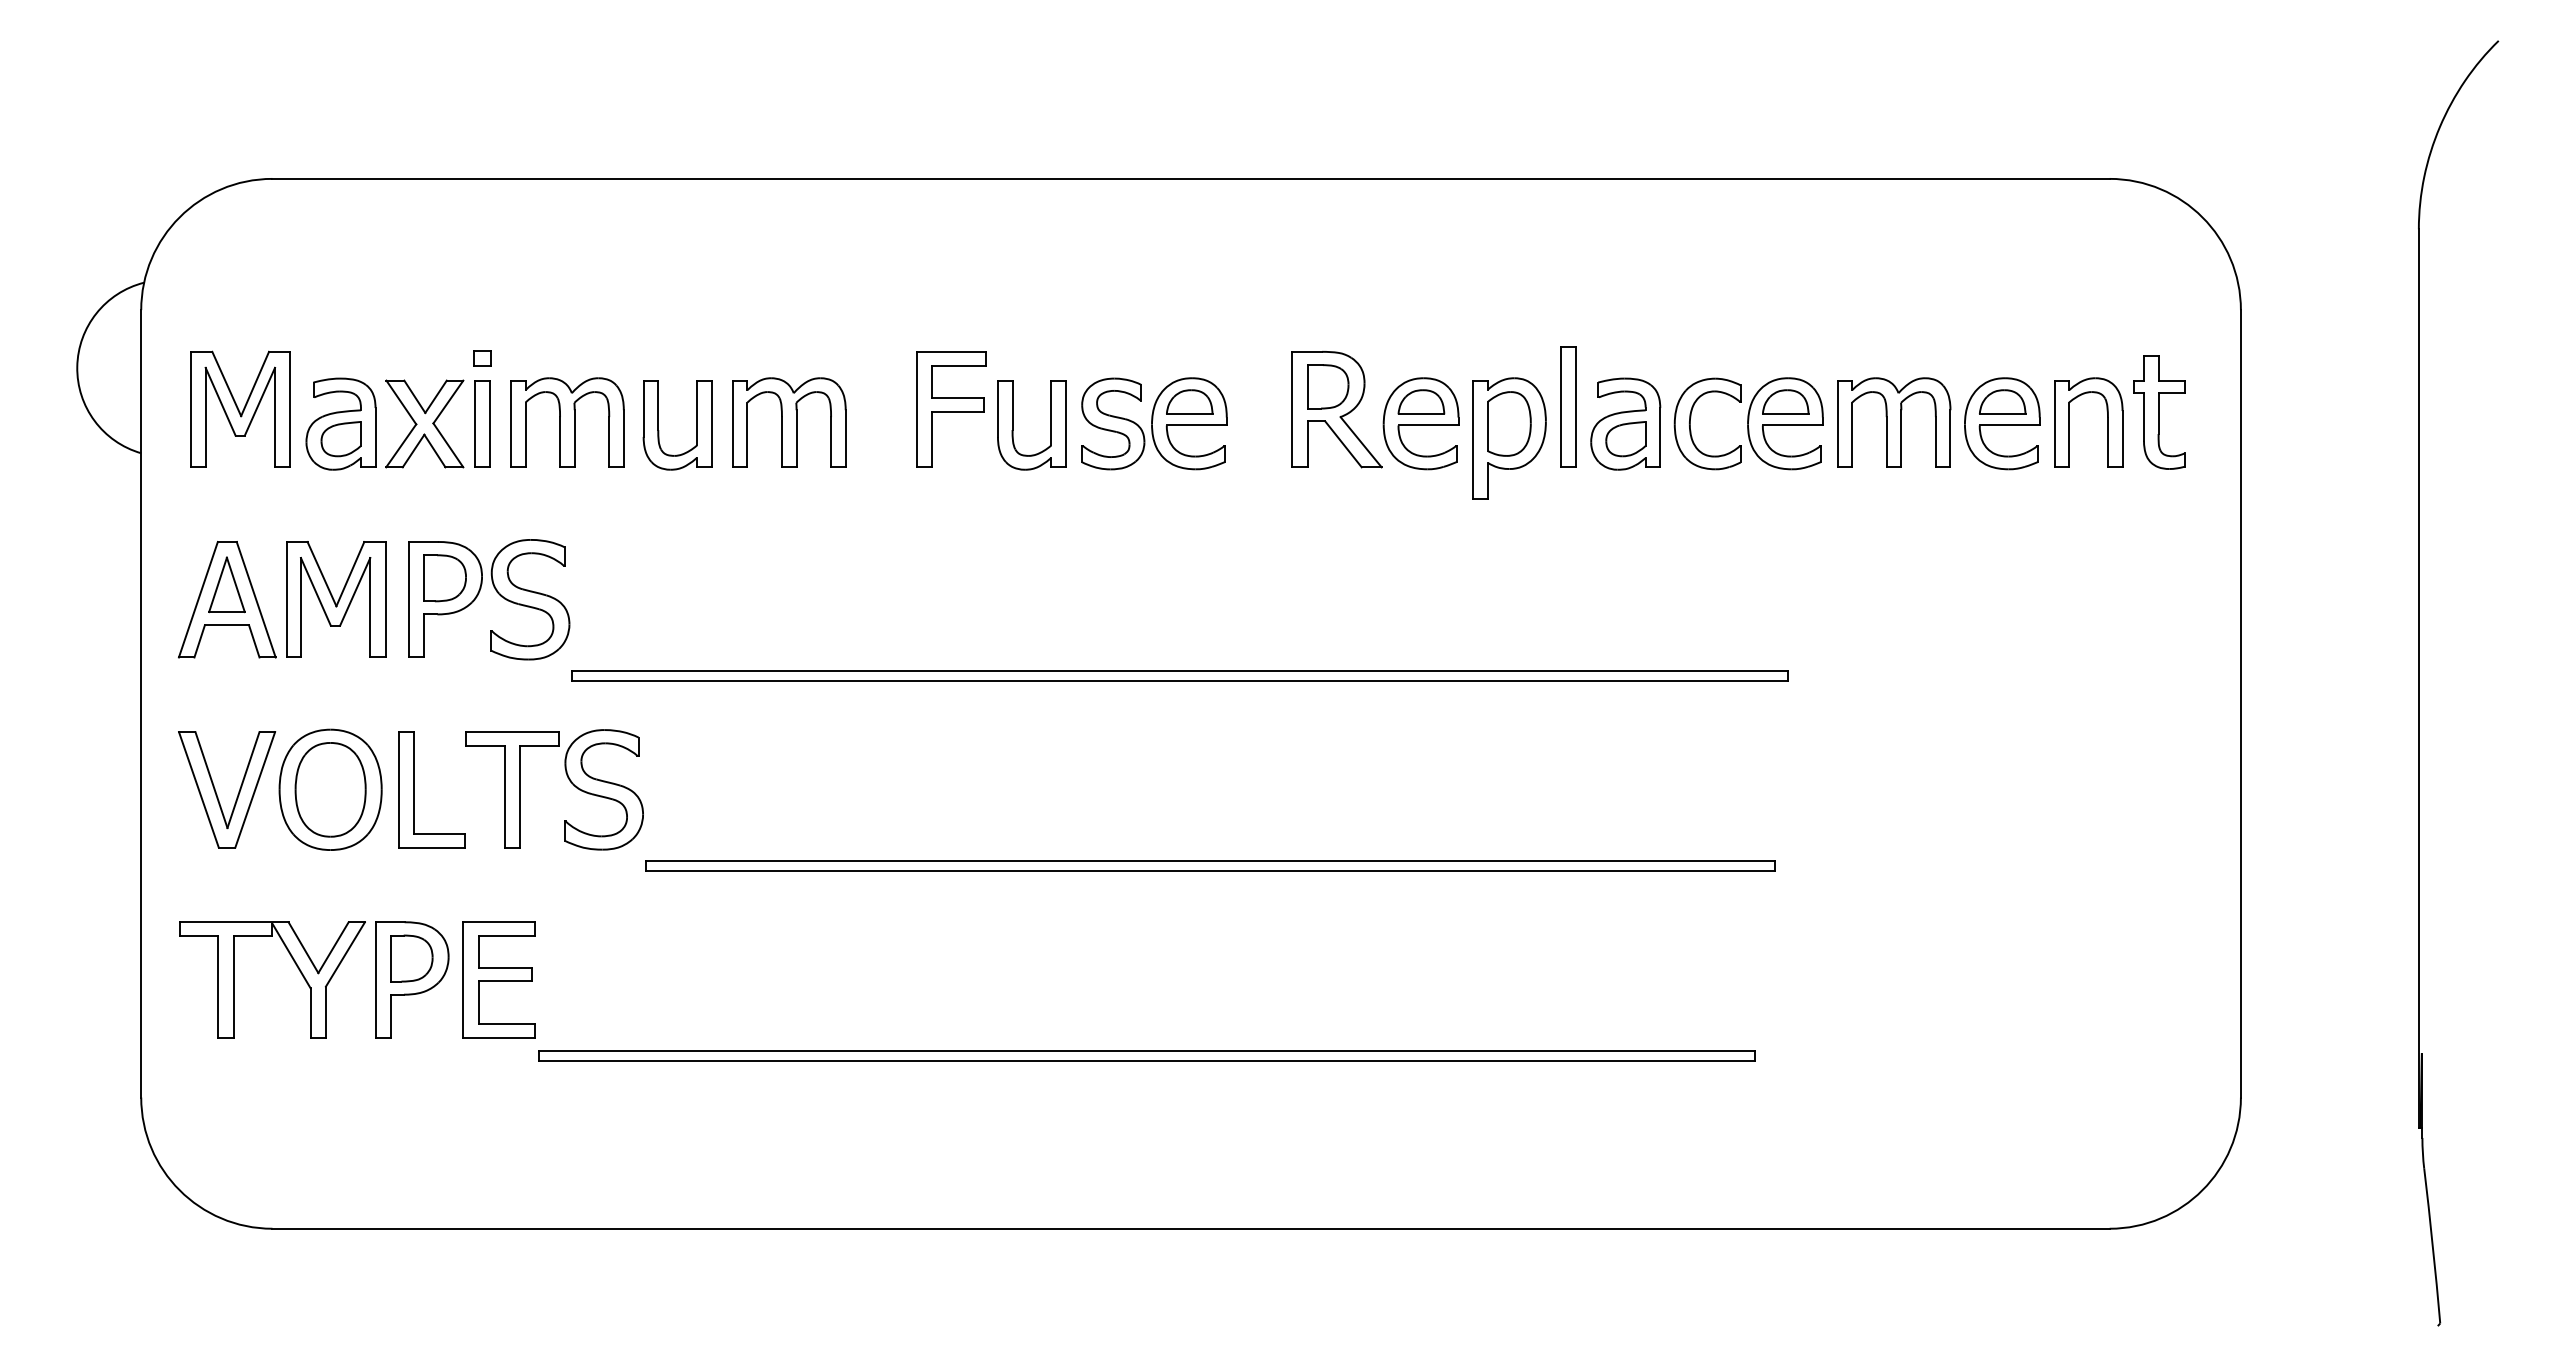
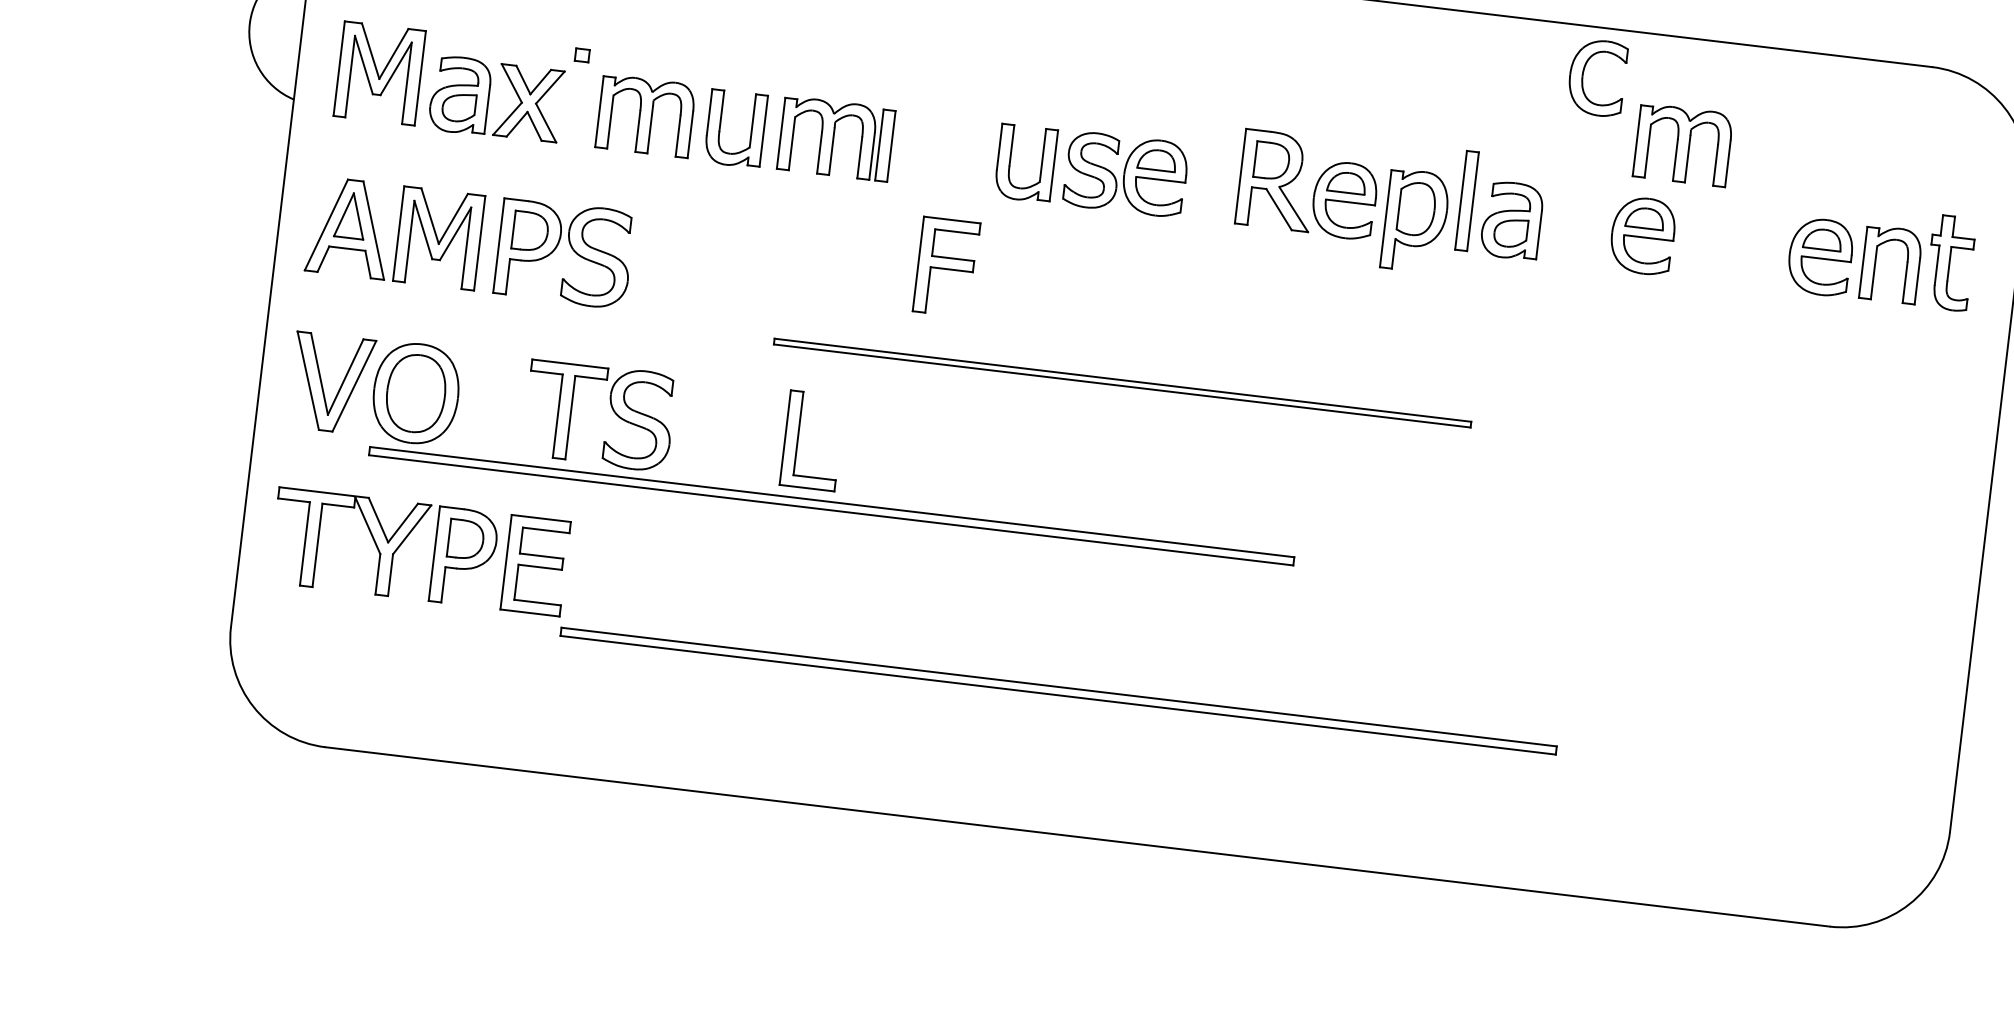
part: (951, 409) -> (946, 267), moved
part: (1894, 422) -> (1683, 145), moved
part: (482, 423) -> (885, 145), moved
part: (1690, 423) -> (1583, 75), moved
part: (1179, 675) -> (1122, 382), size x0.7
part: (414, 789) -> (798, 438), moved
part: (1210, 865) -> (831, 506), moved

